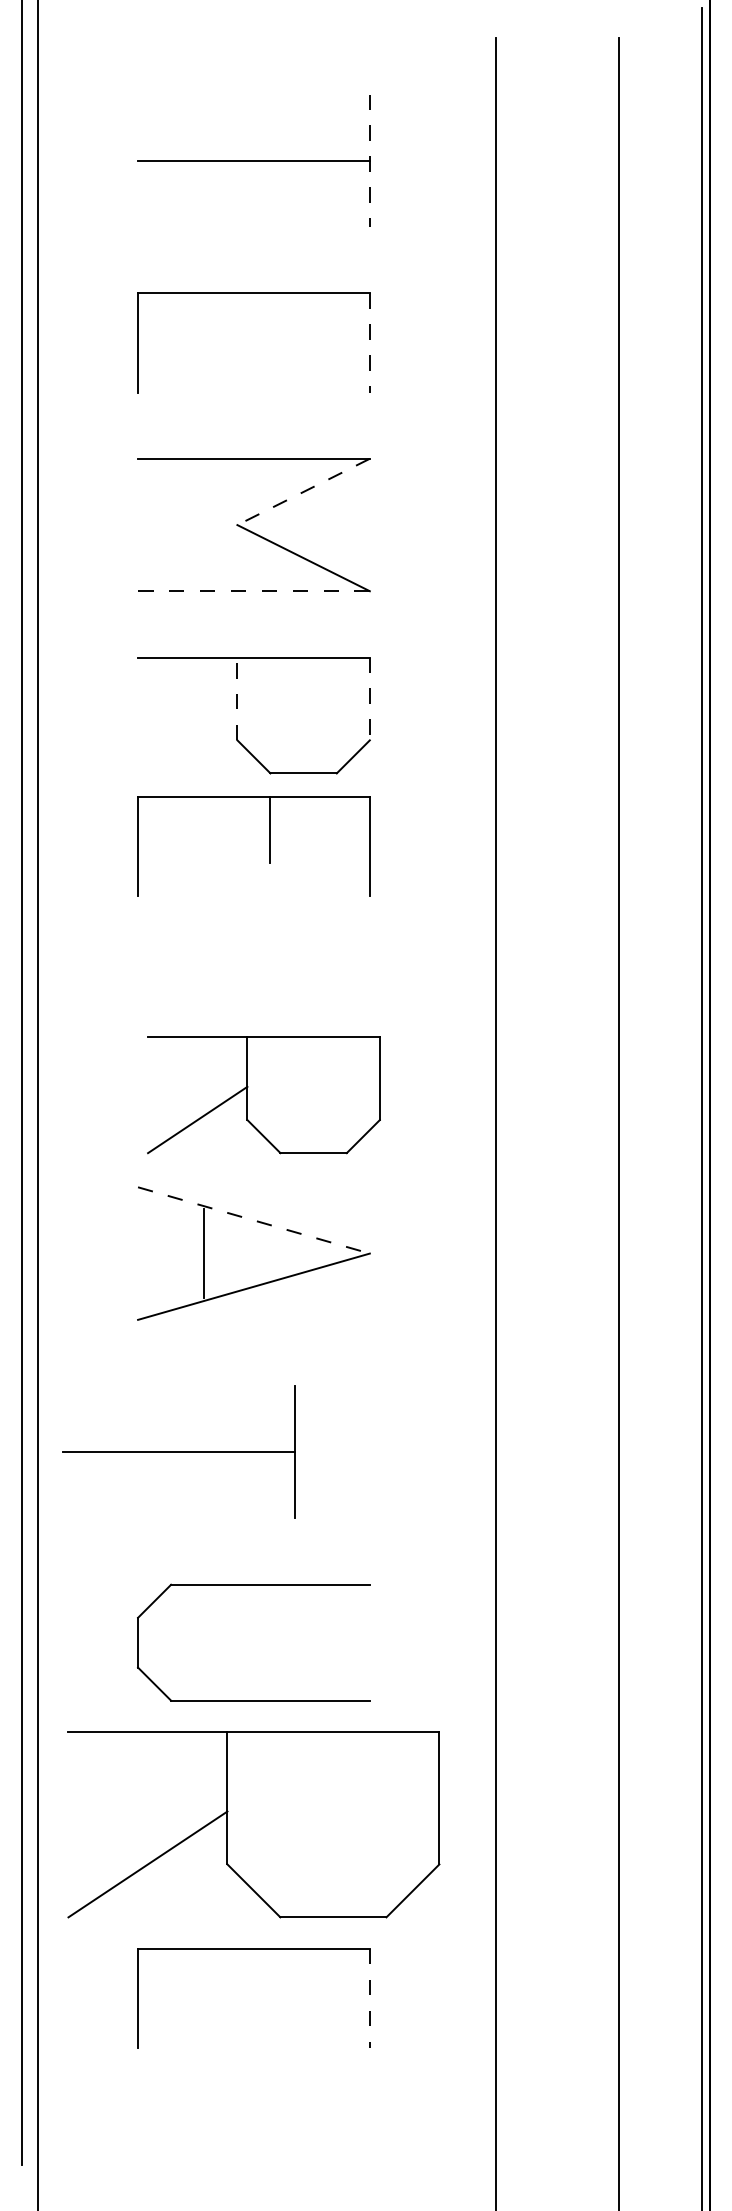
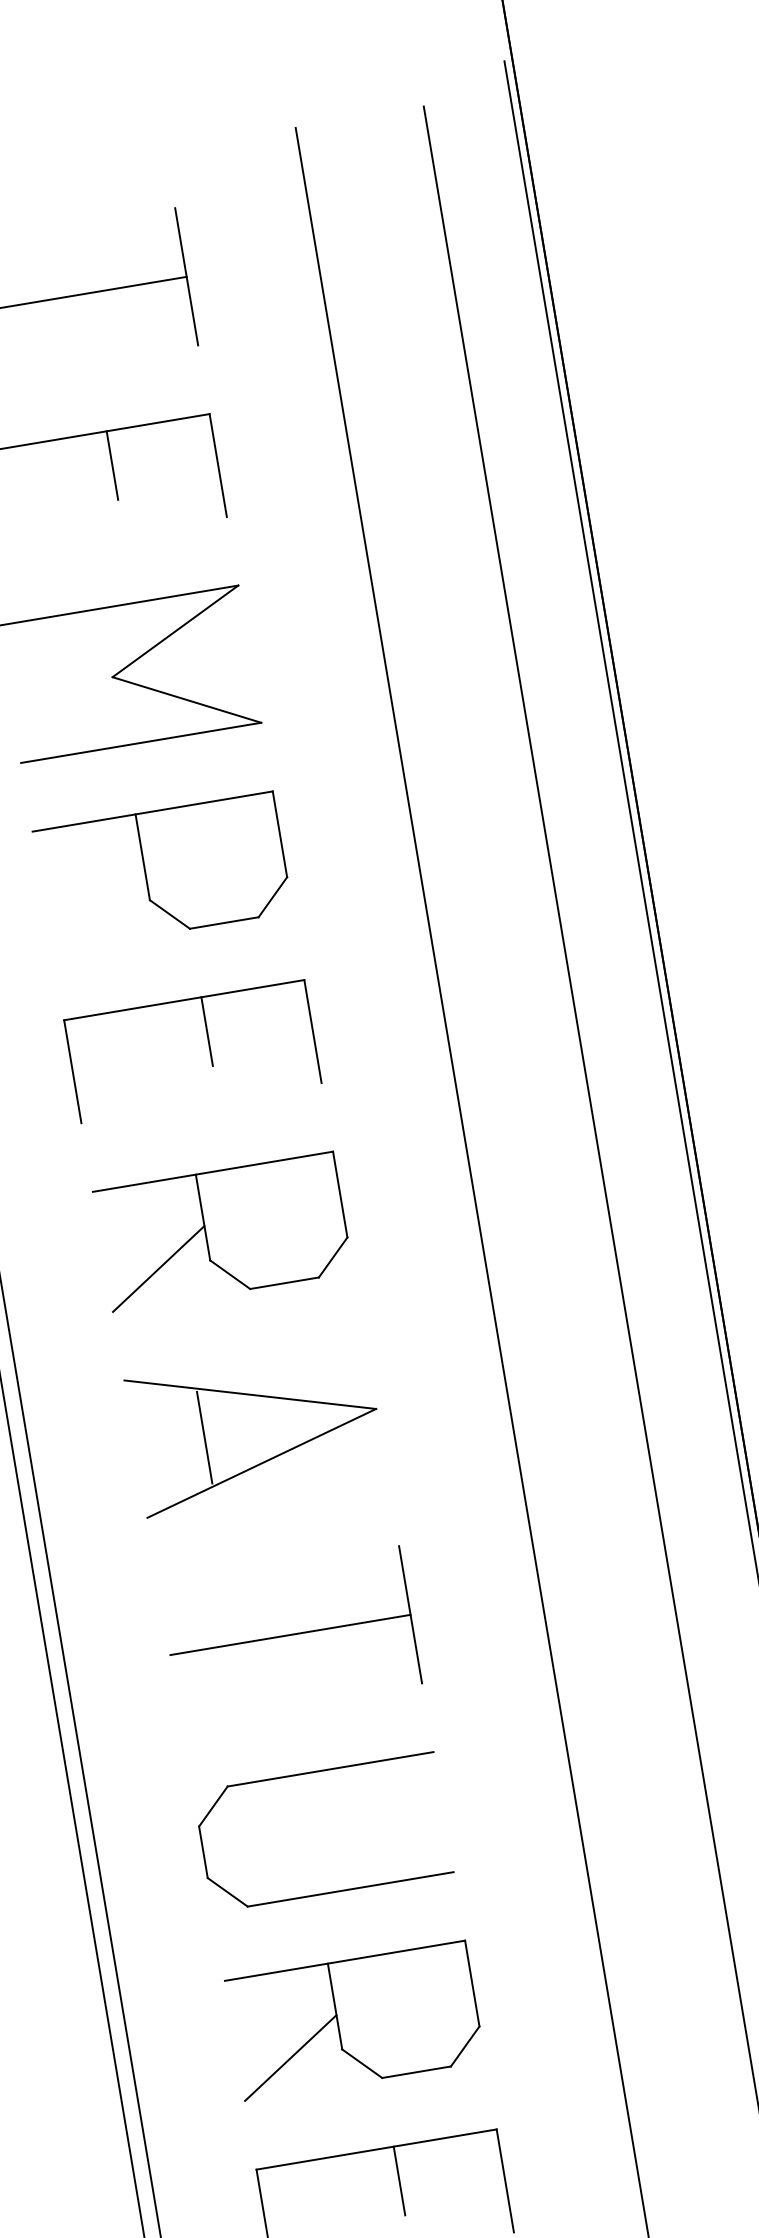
line: (369, 161) -> (186, 277), dashed -> solid
line: (270, 326) -> (112, 465), added
line: (369, 342) -> (217, 465), dashed -> solid
line: (303, 492) -> (175, 631), dashed -> solid
line: (253, 591) -> (140, 743), dashed -> solid
line: (237, 698) -> (142, 856), dashed -> solid
line: (369, 699) -> (279, 835), dashed -> solid
part: (269, 846) -> (209, 1049), moved
part: (263, 1095) -> (222, 1232), moved
line: (253, 1220) -> (249, 1394), dashed -> solid
part: (178, 1451) -> (289, 1634), moved
part: (253, 1824) -> (354, 2020), size x0.62
line: (270, 1982) -> (399, 2181), added
line: (369, 1998) -> (504, 2180), dashed -> solid

